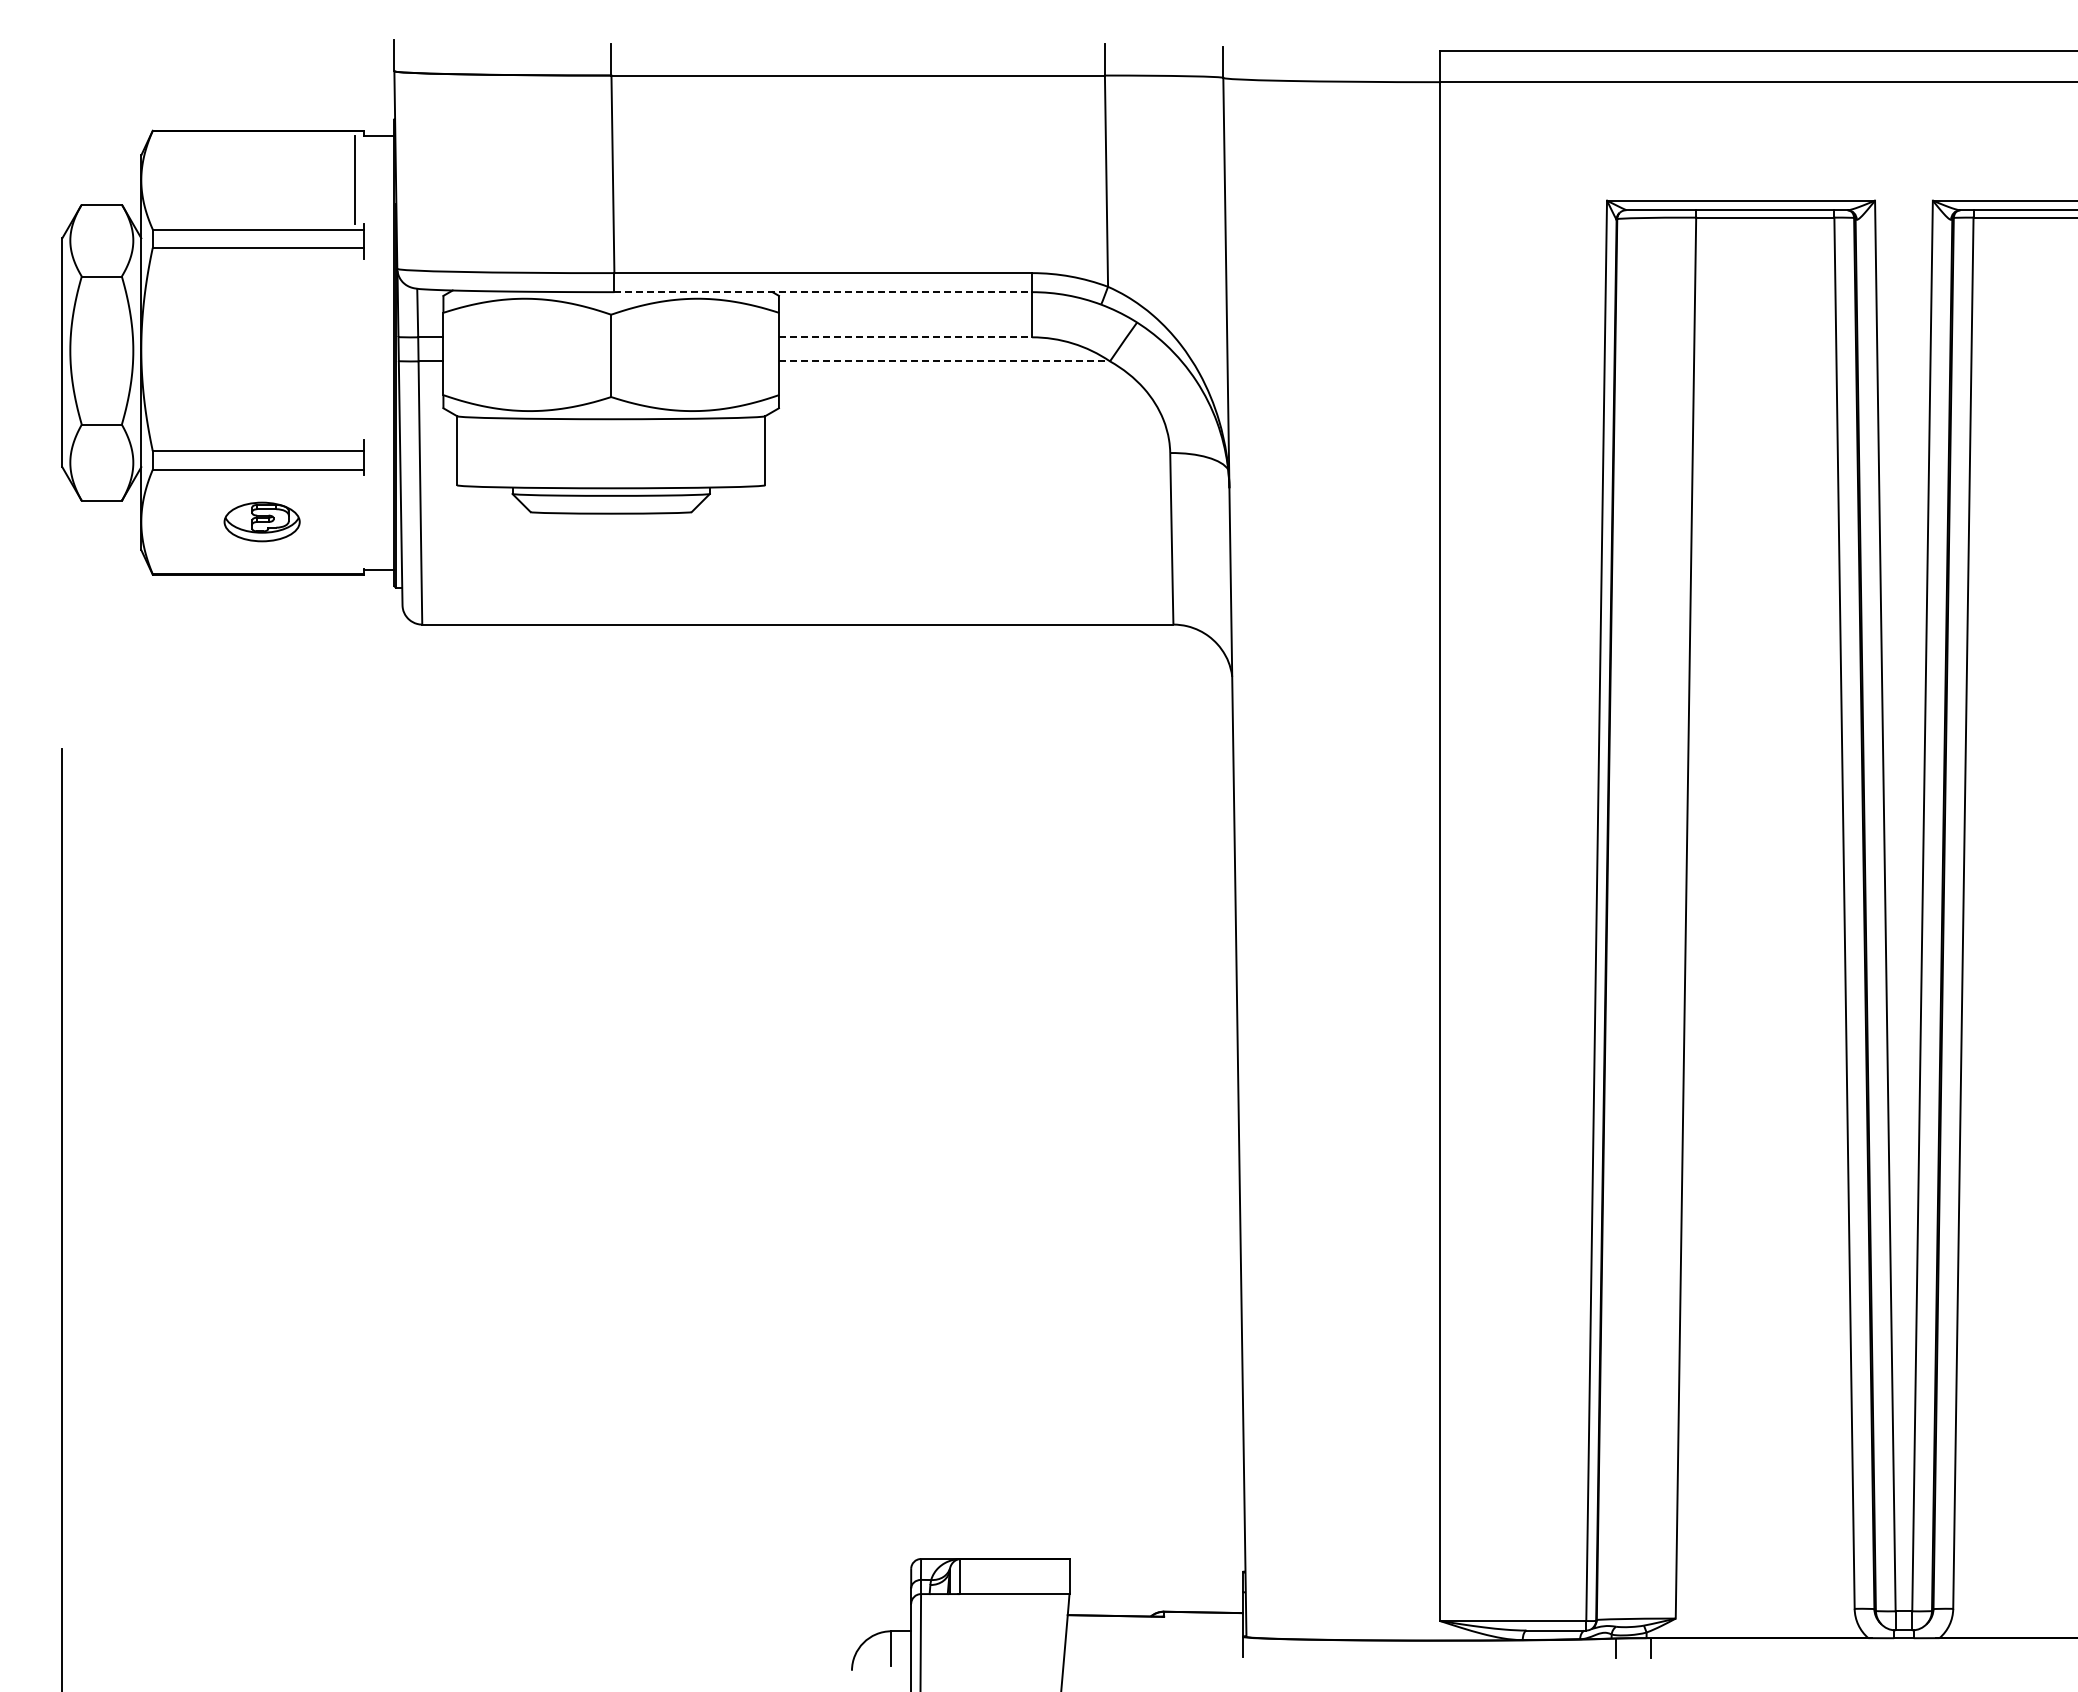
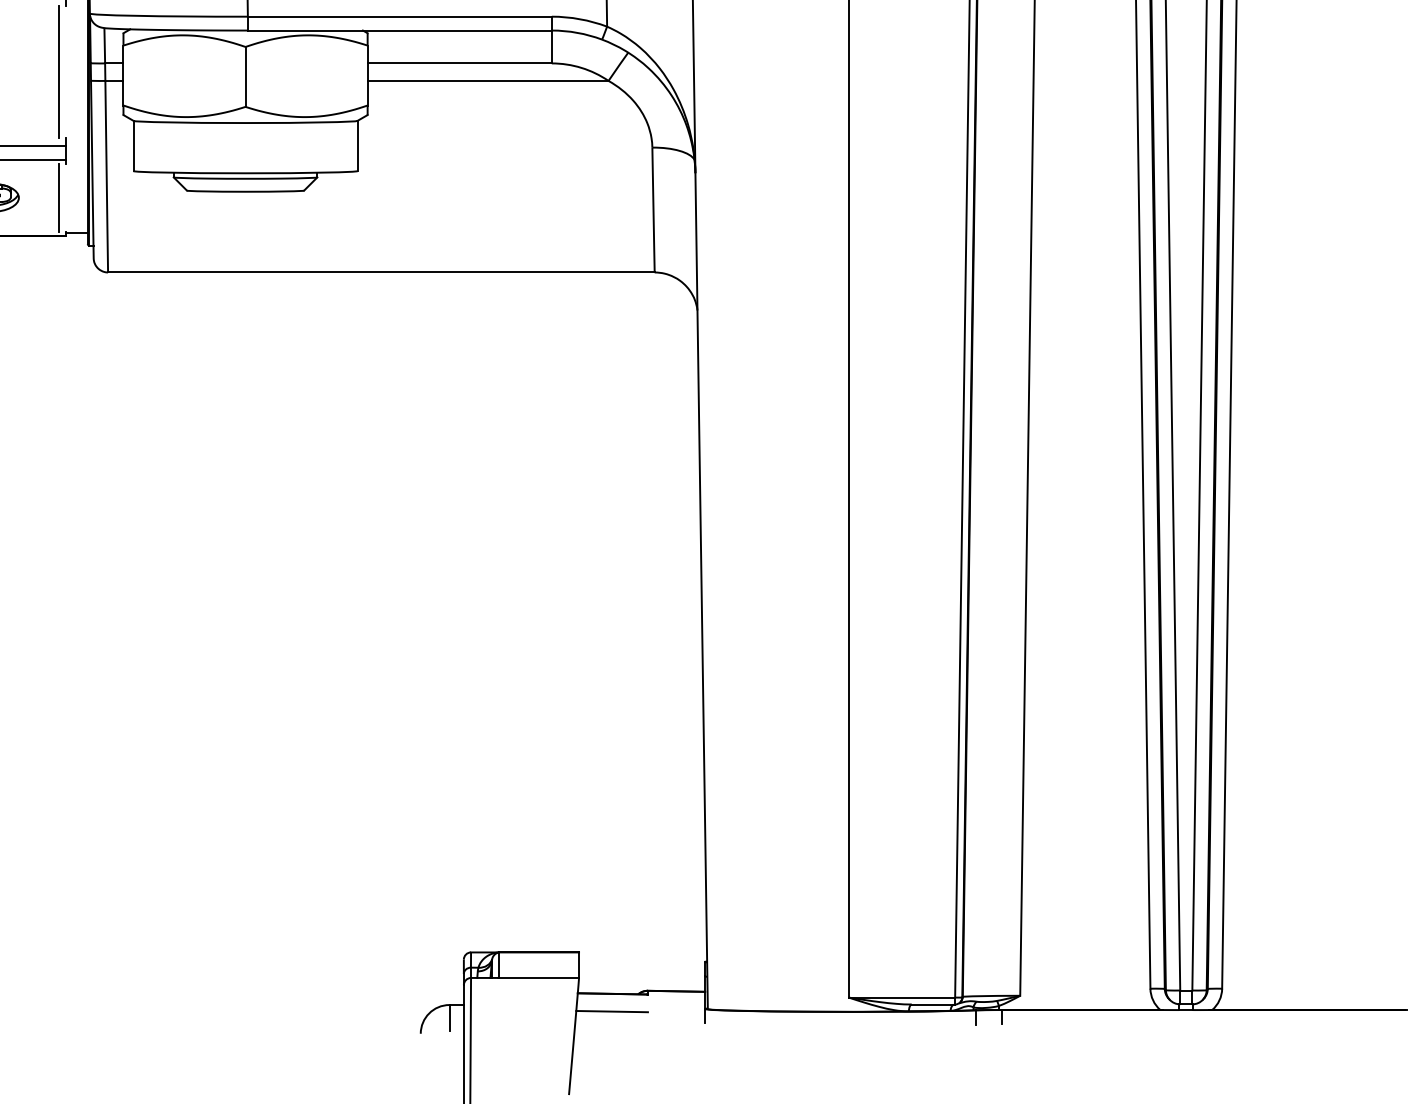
line: (823, 292) -> (400, 30), dashed -> solid
line: (905, 337) -> (459, 63), dashed -> solid
line: (354, 349) -> (58, 72), added
line: (944, 361) -> (488, 81), dashed -> solid
line: (354, 521) -> (58, 197), added
line: (1114, 1640) -> (611, 1011), added

